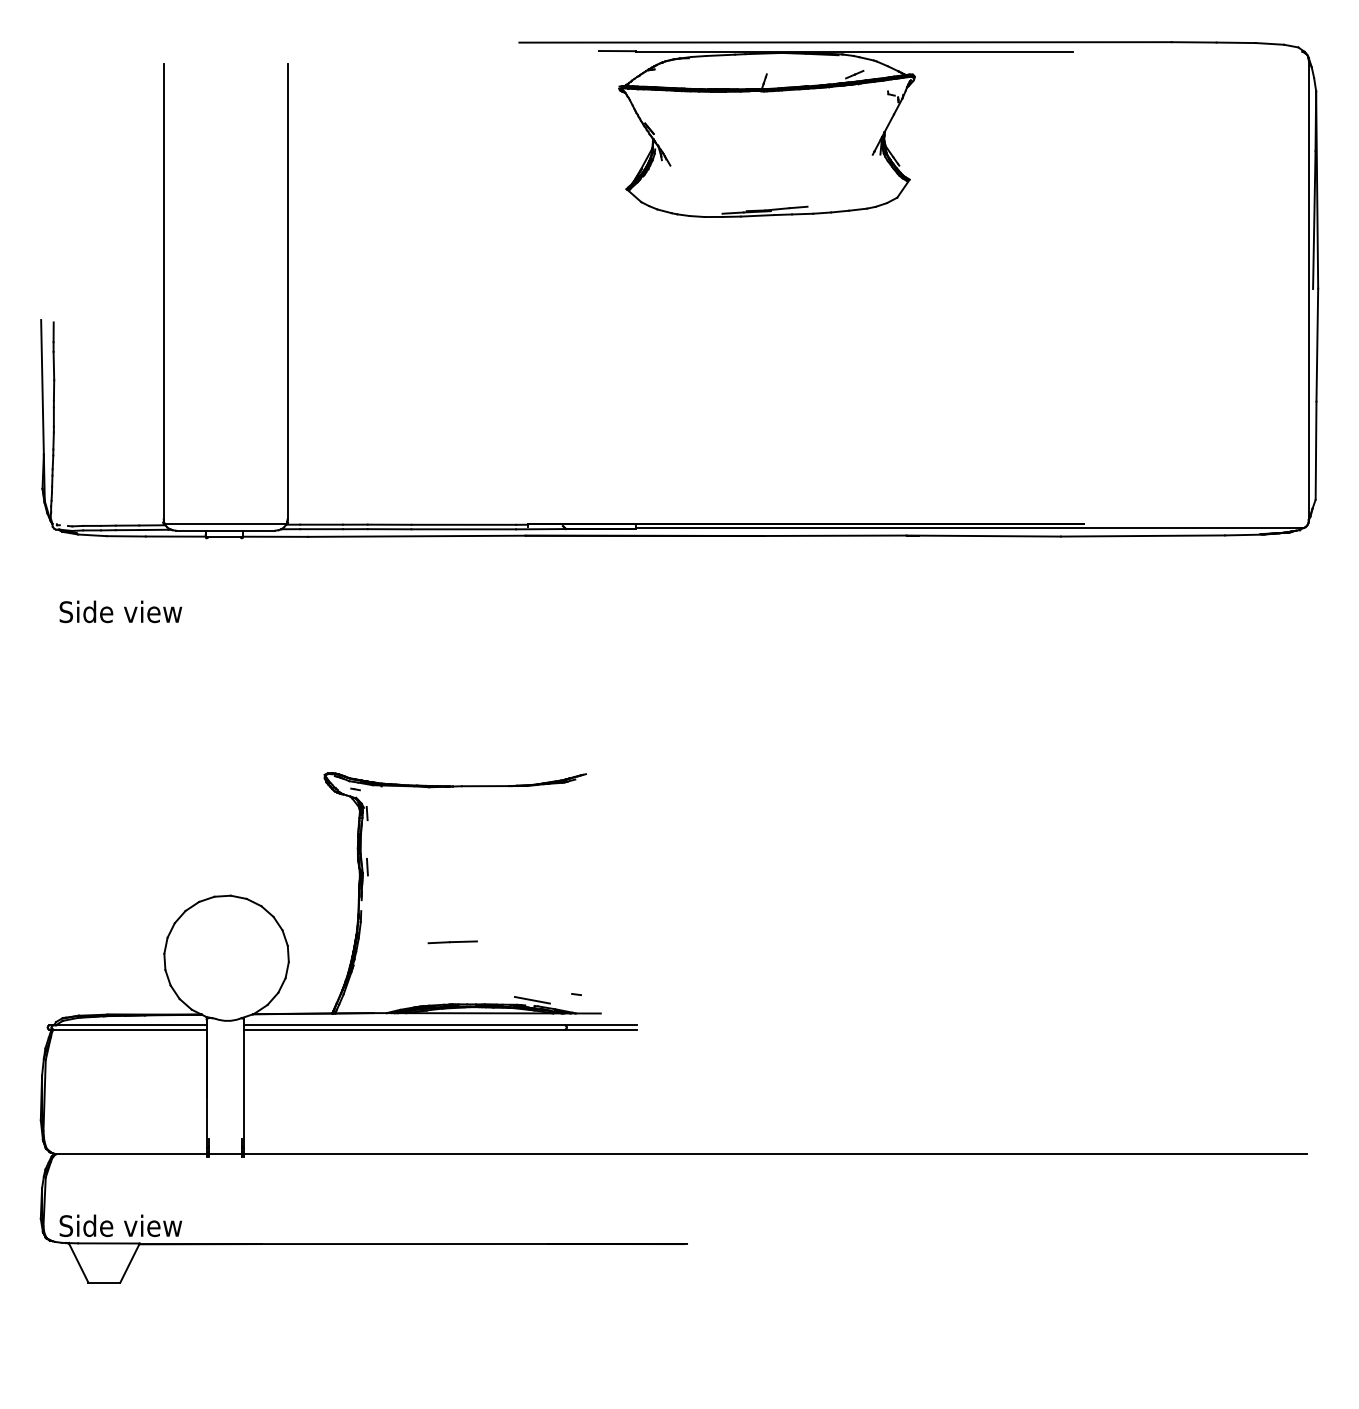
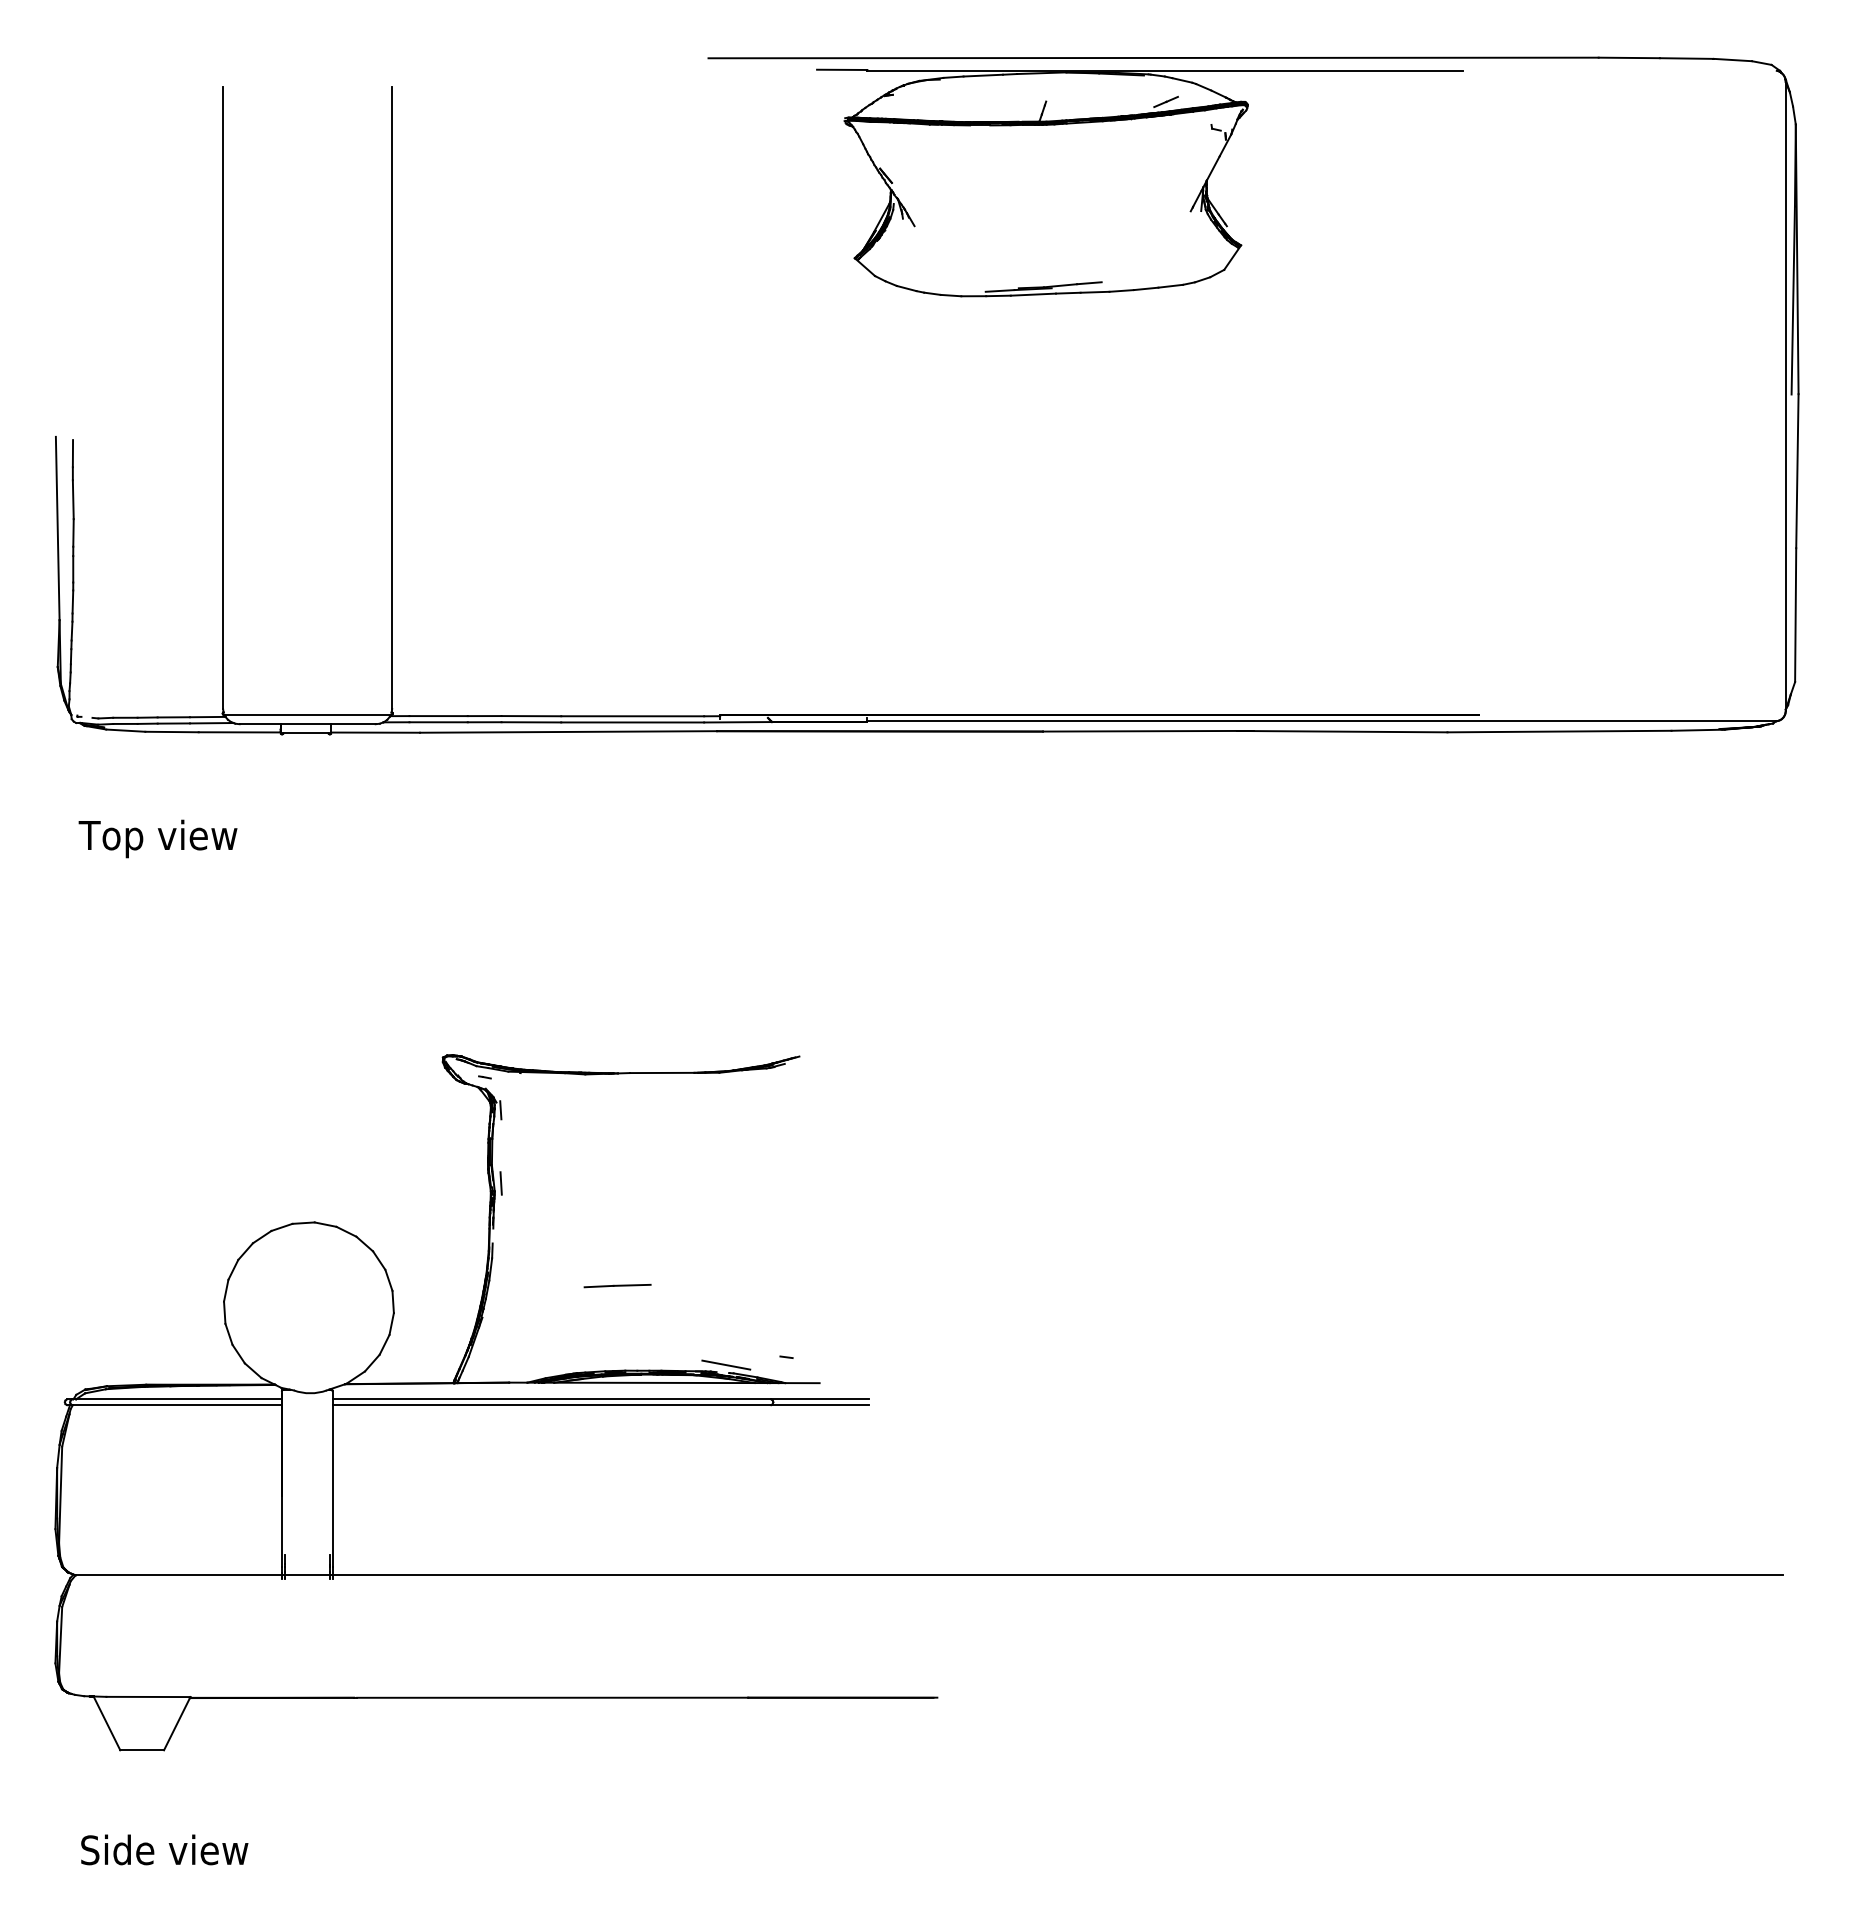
text: (120, 614) -> (163, 838), Side view -> Top view
text: (120, 1225) -> (164, 1849), moved

